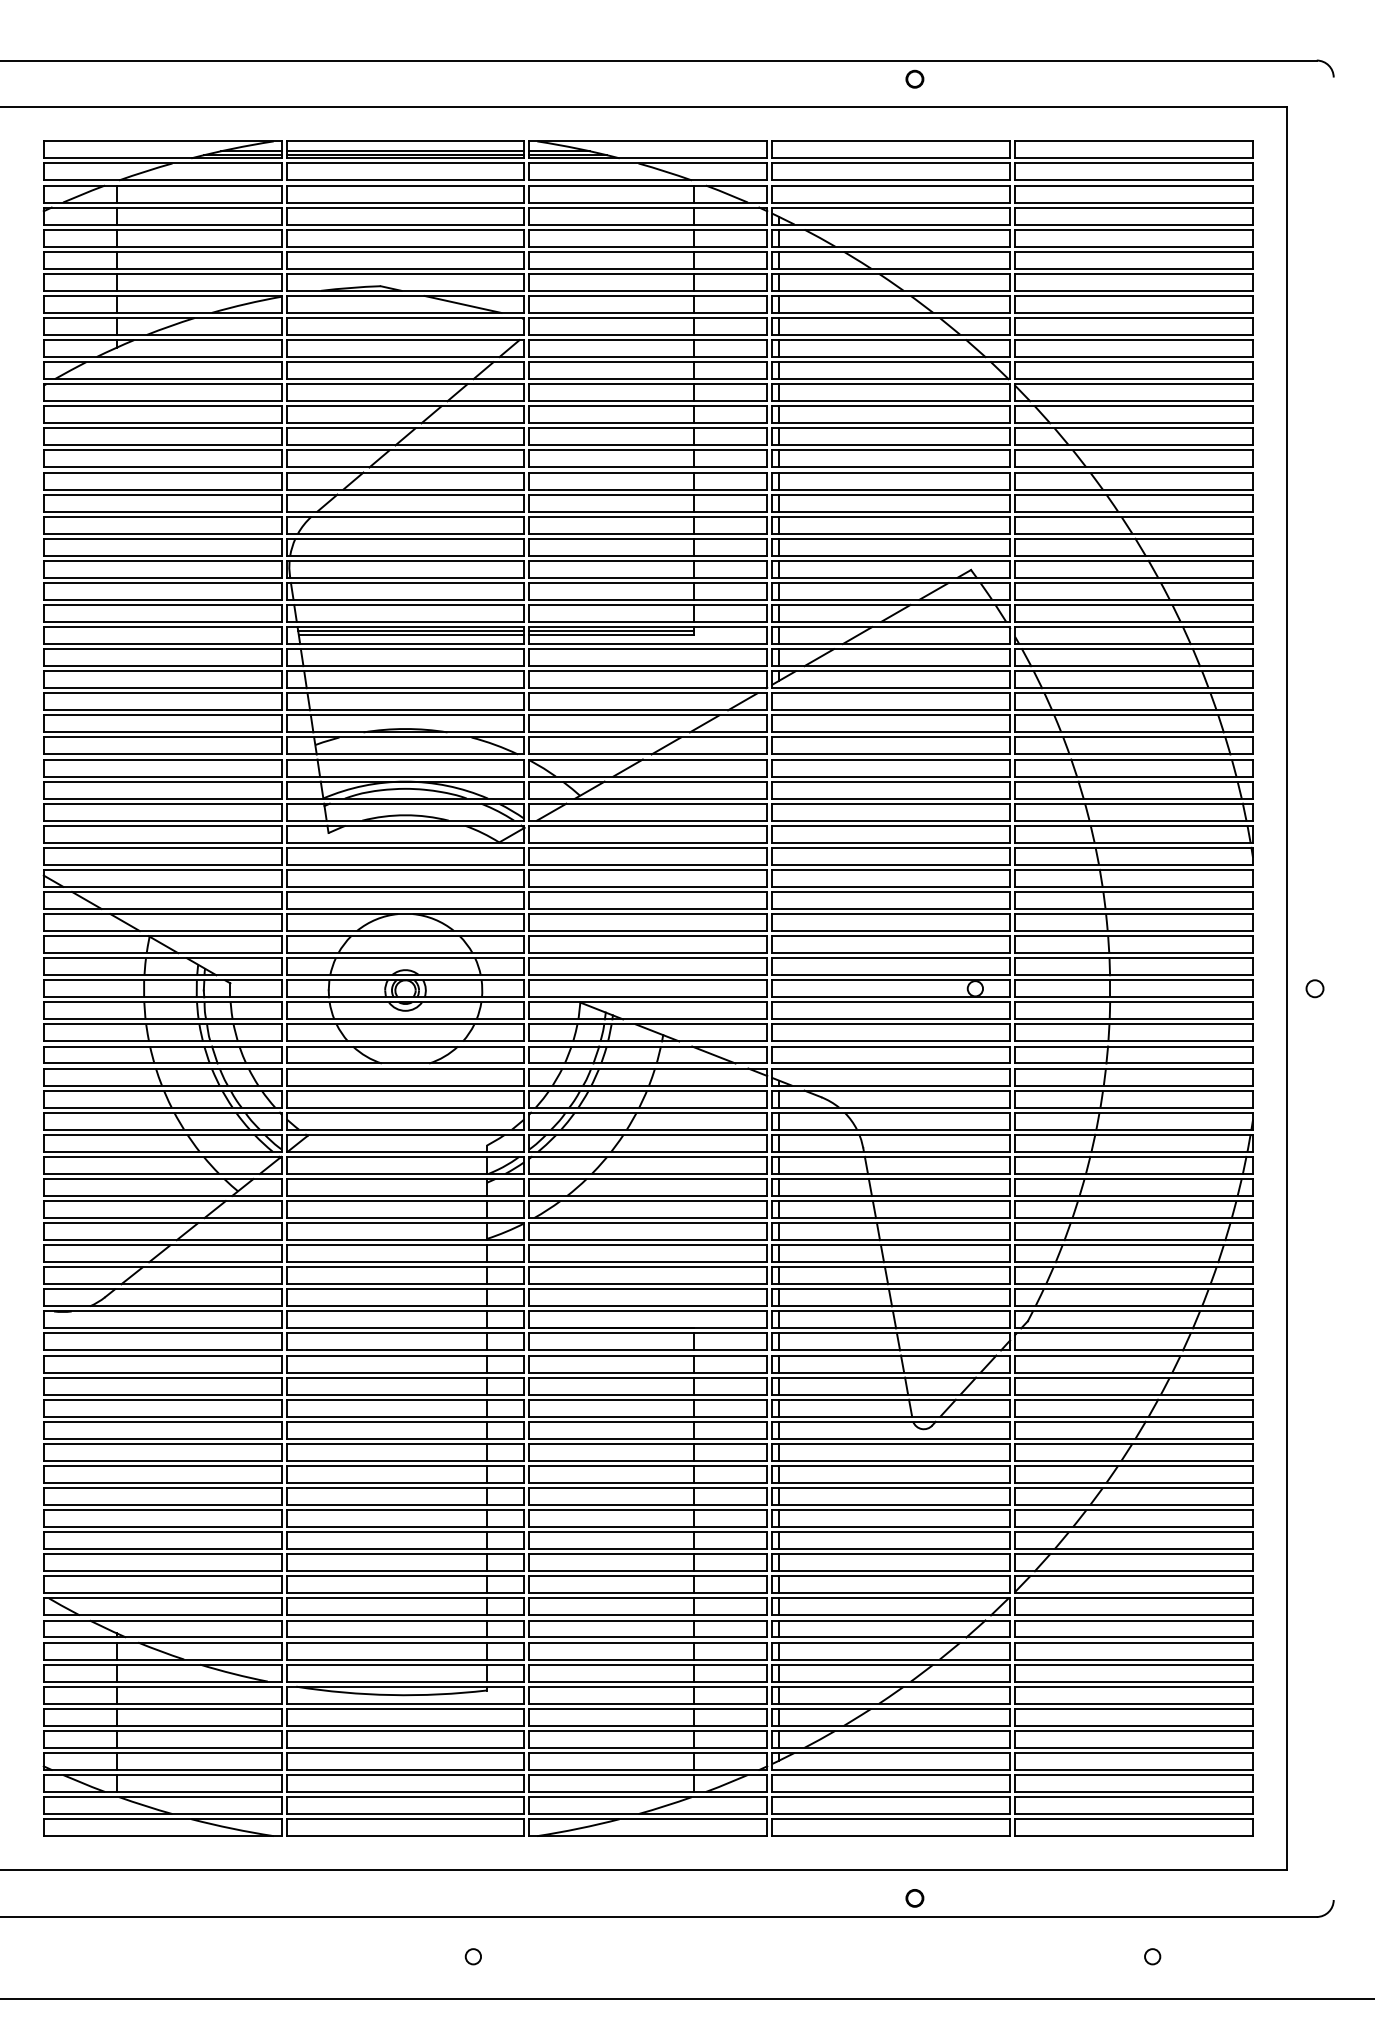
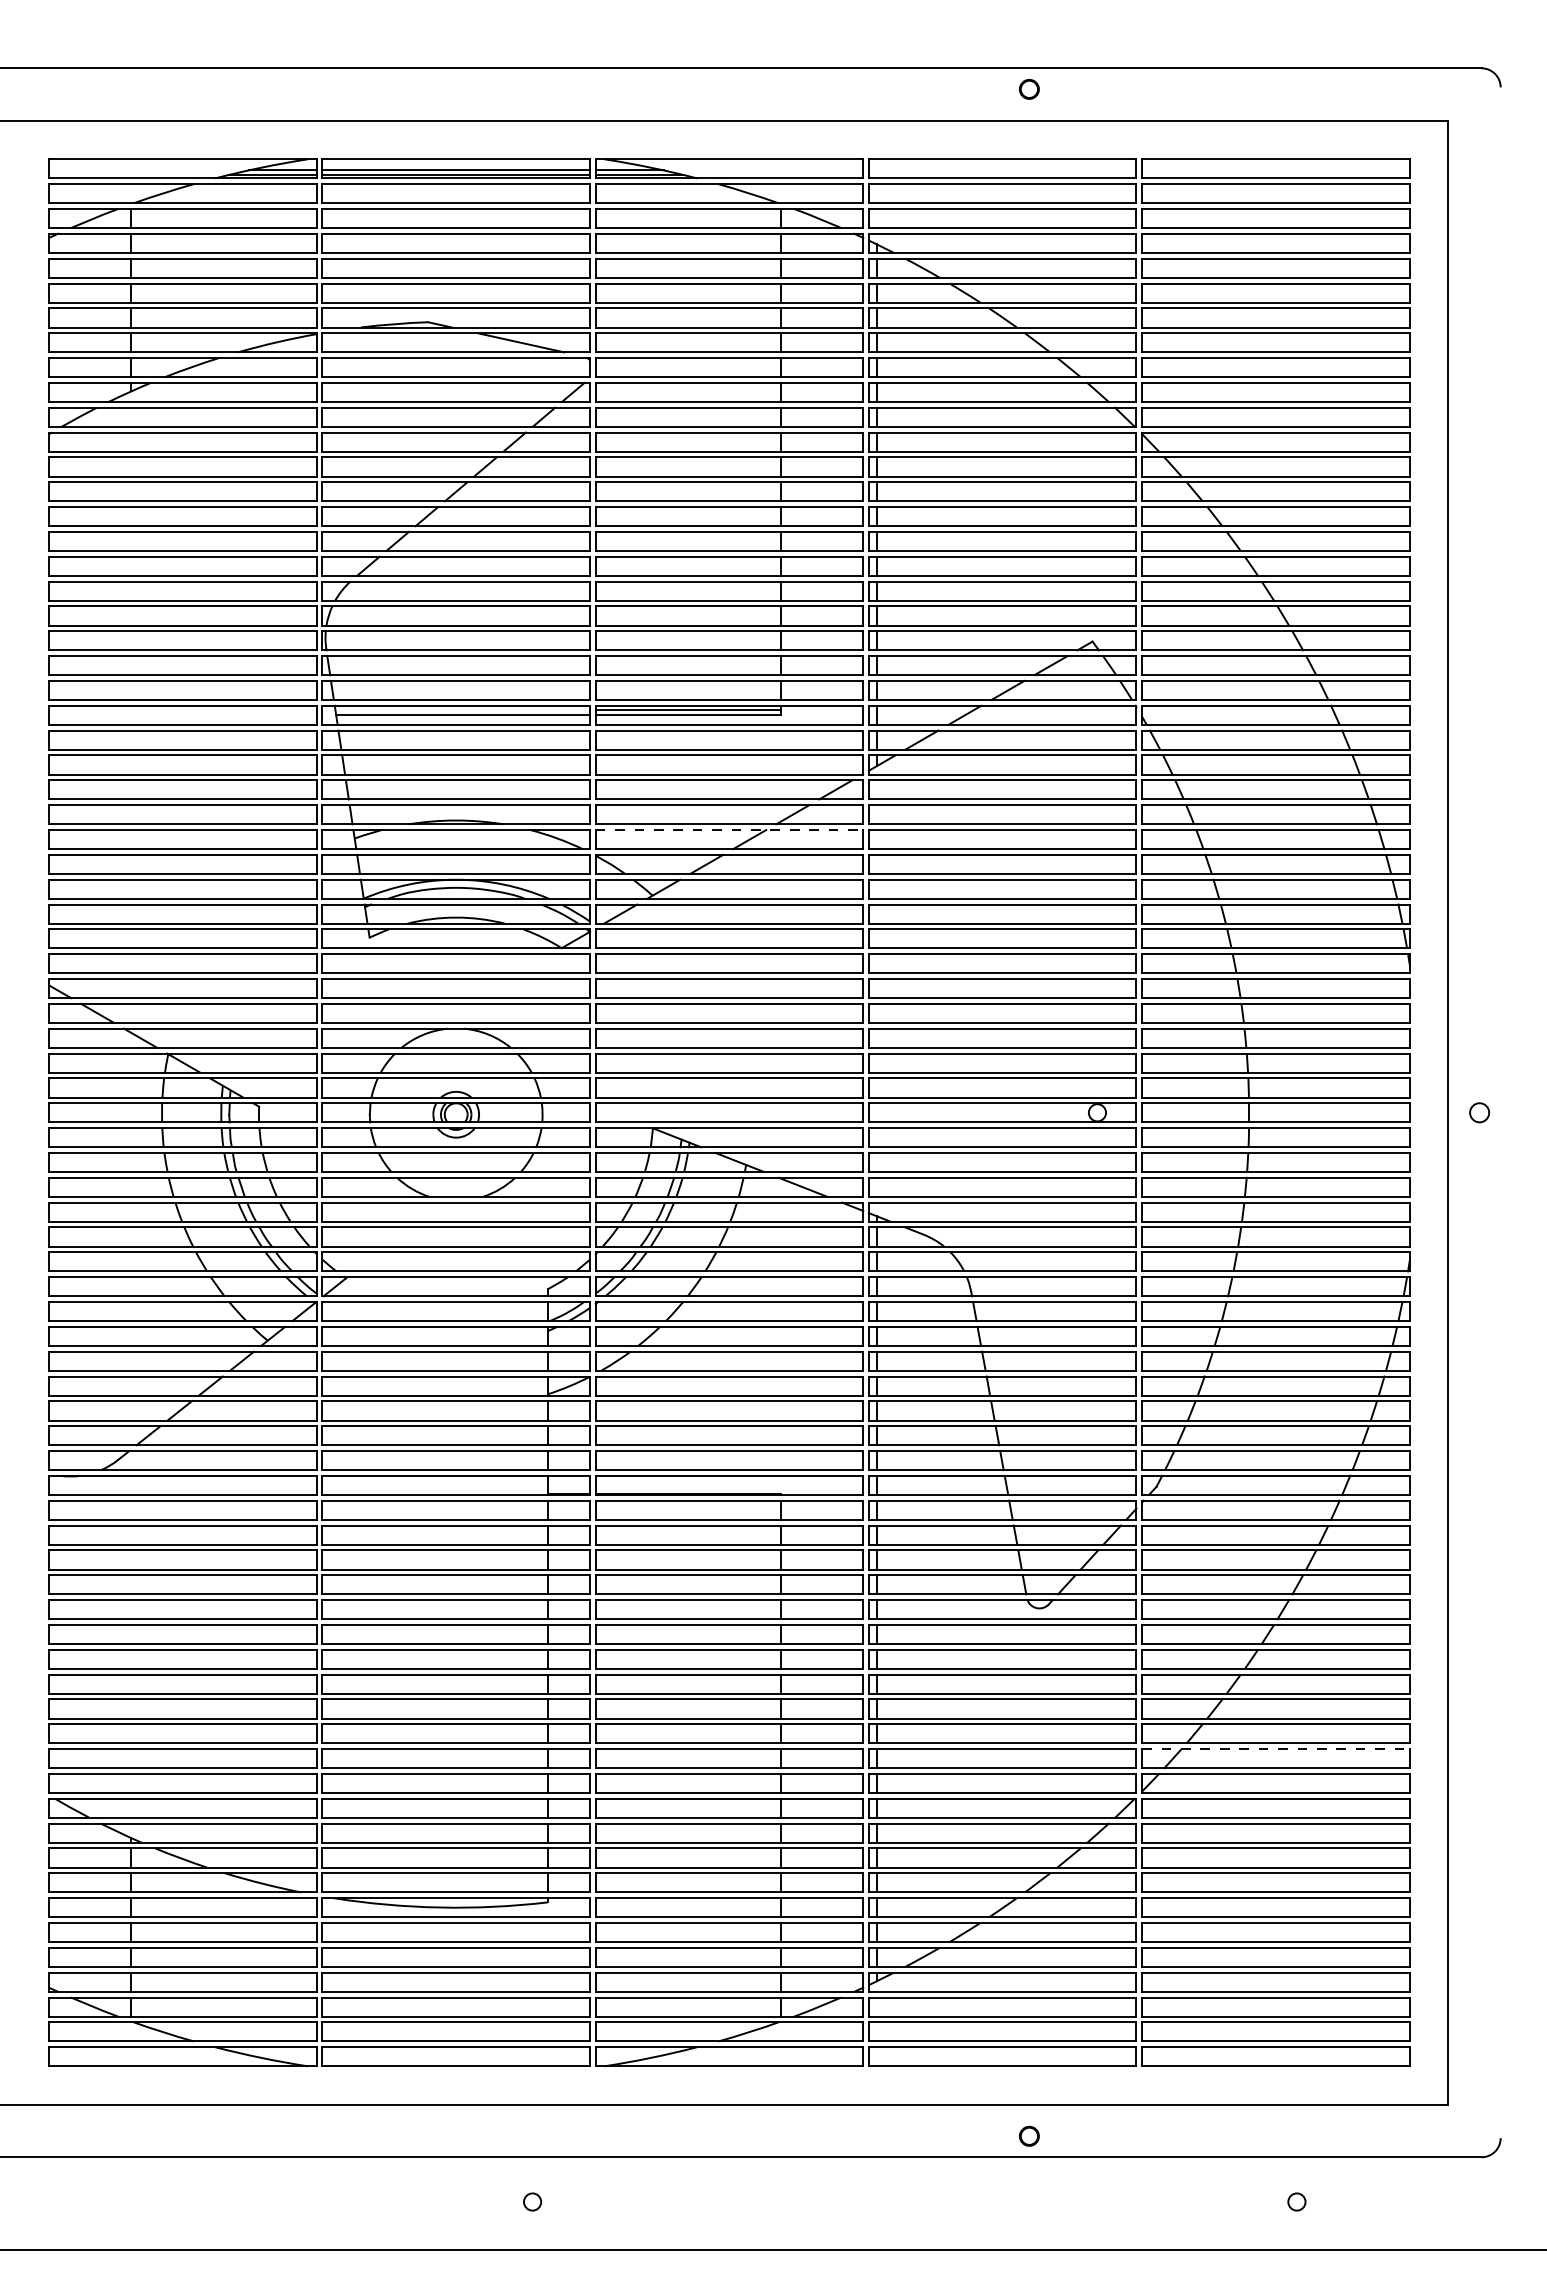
line: (411, 631) -> (462, 710), removed
line: (648, 737) -> (729, 830), solid -> dashed
line: (1133, 1554) -> (1275, 1749), solid -> dashed

